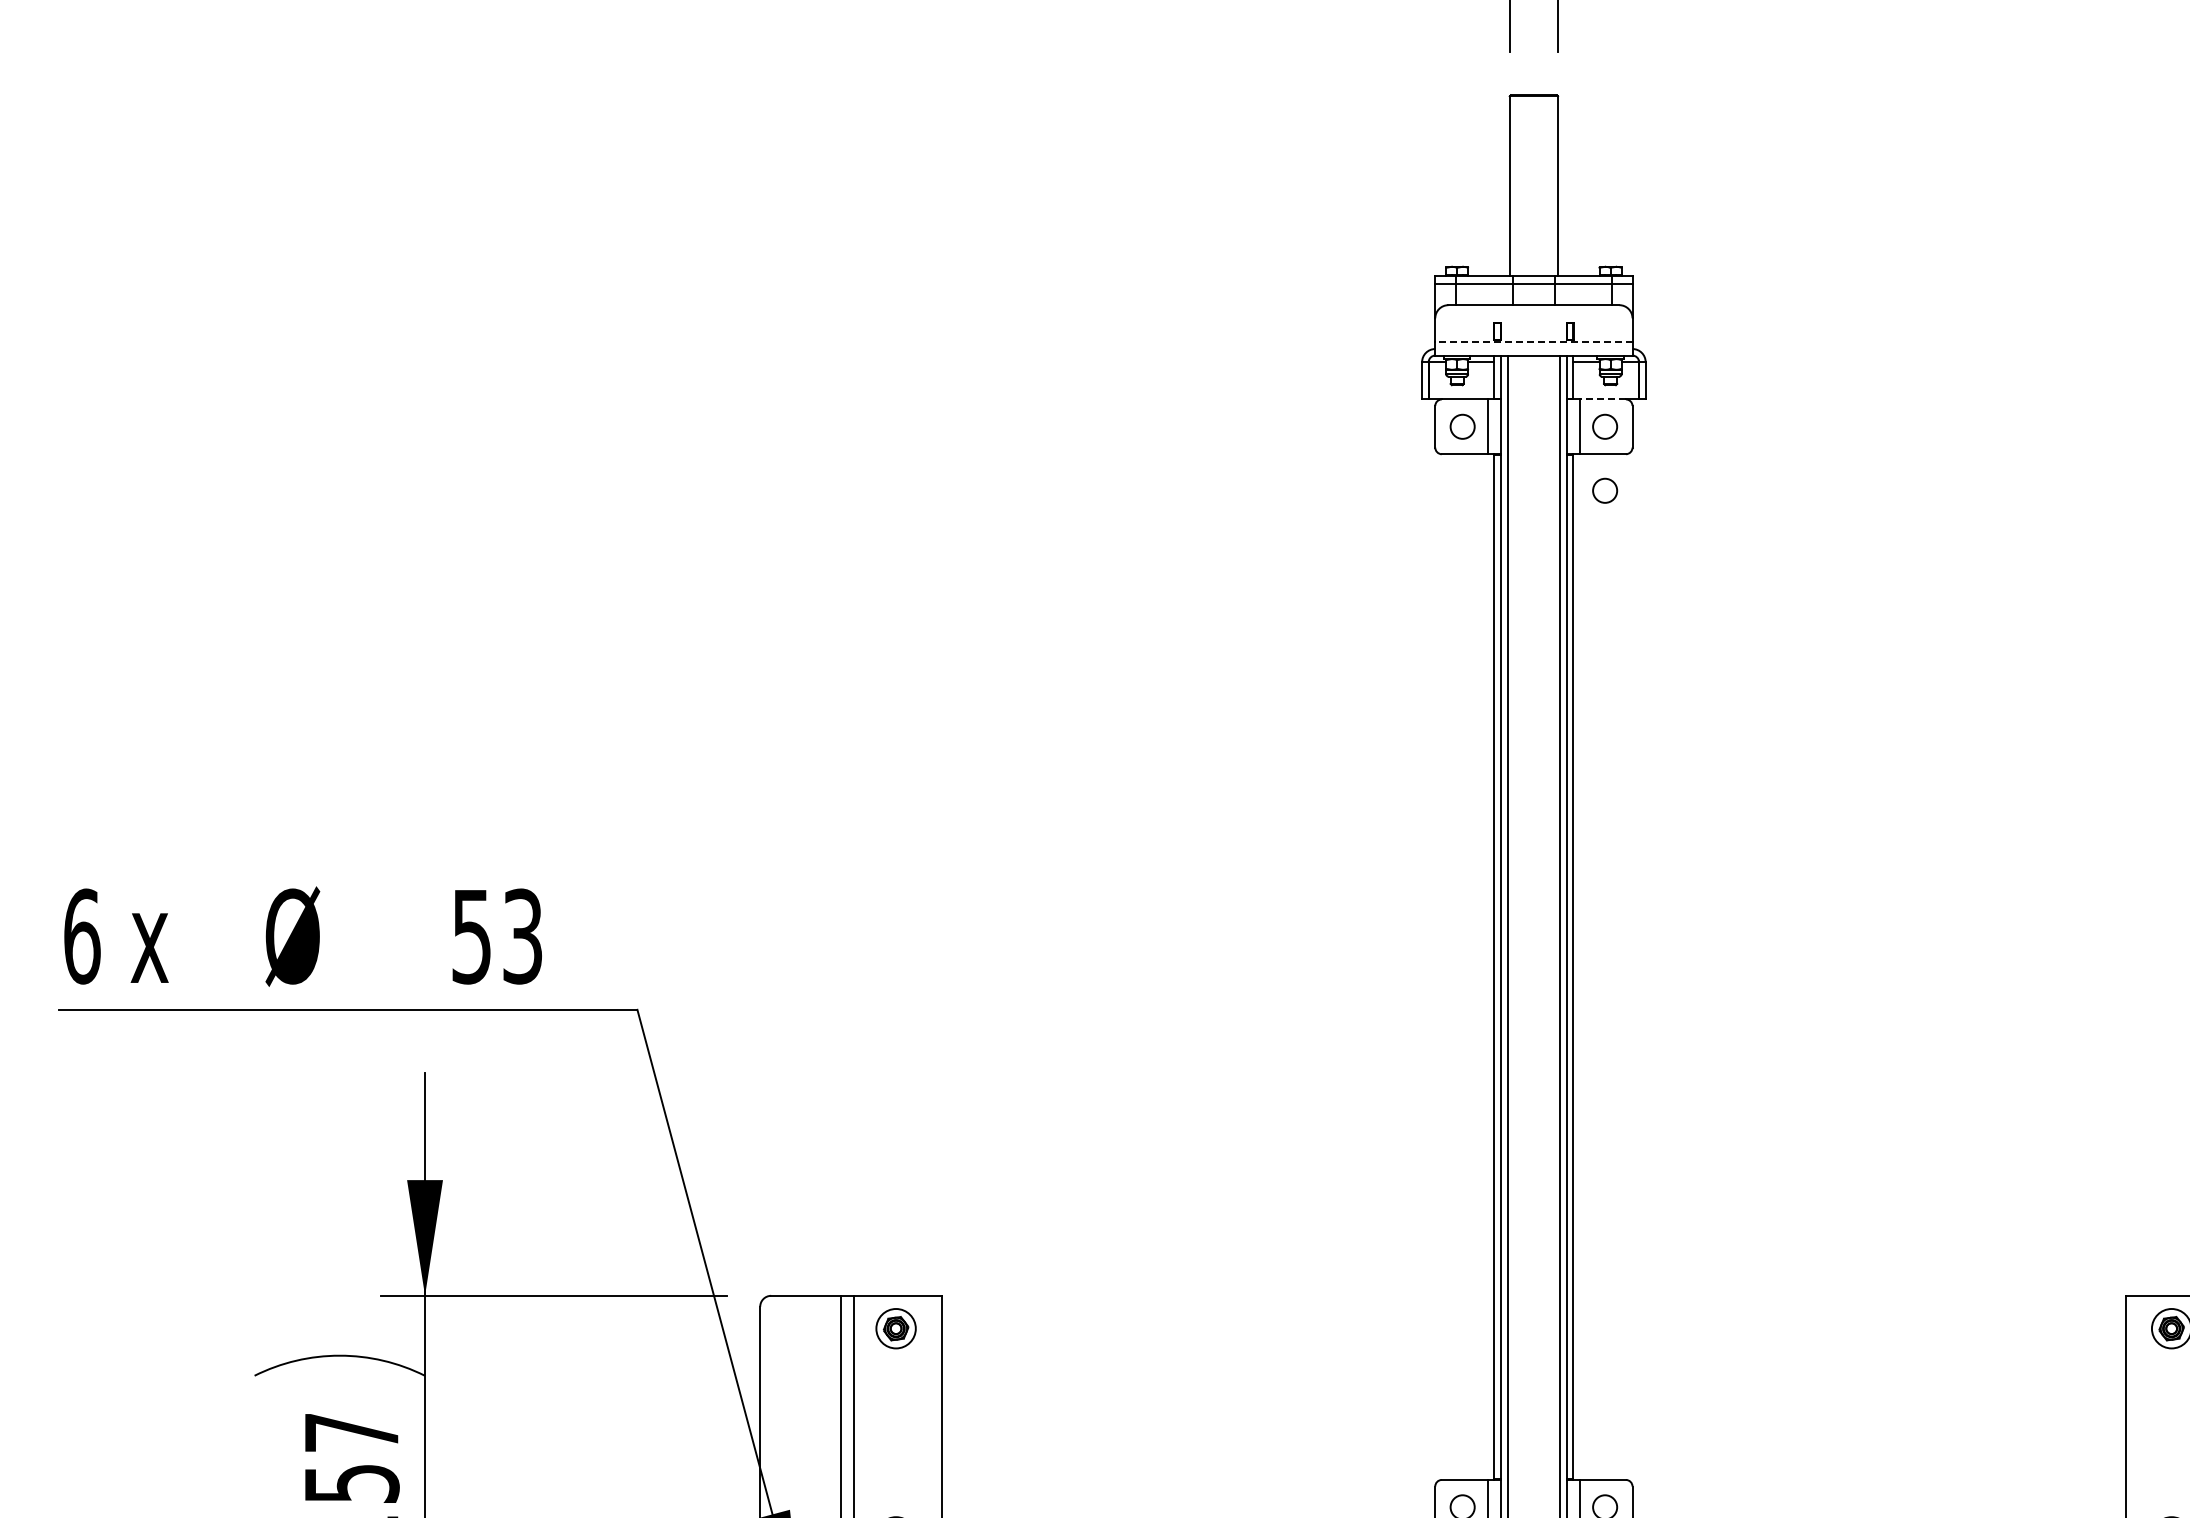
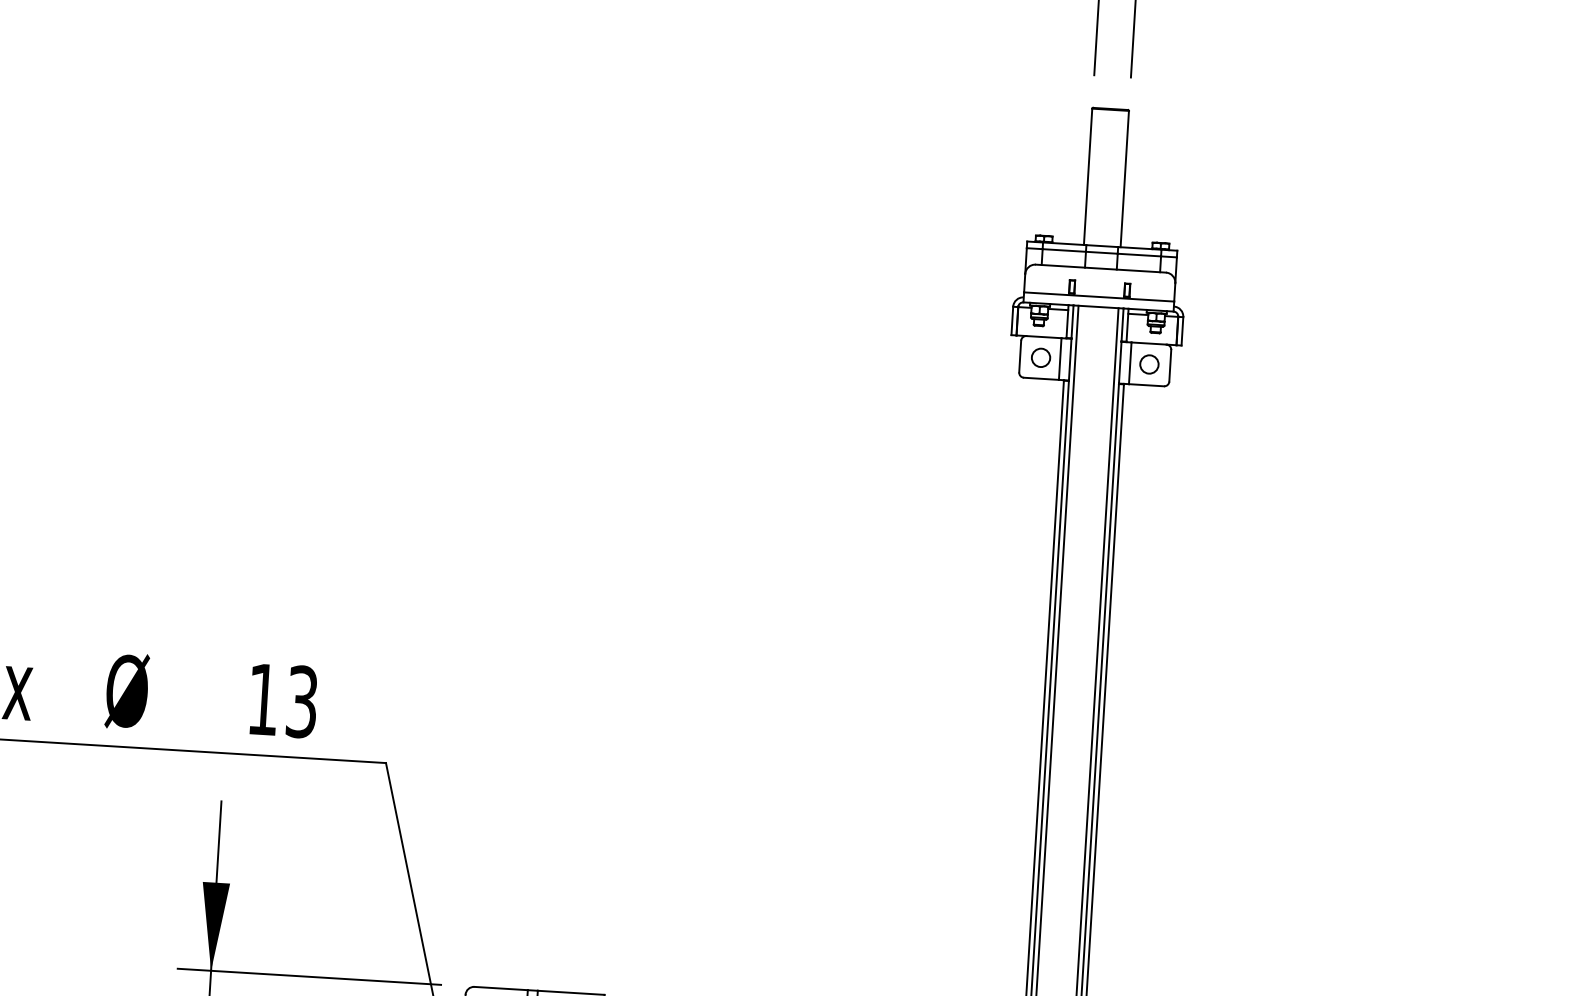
line: (1533, 342) -> (1098, 297), dashed -> solid
line: (1602, 399) -> (1148, 343), dashed -> solid
circle: (1605, 490) -> (1146, 412), removed
text: (471, 937) -> (263, 700), 53 -> 13

